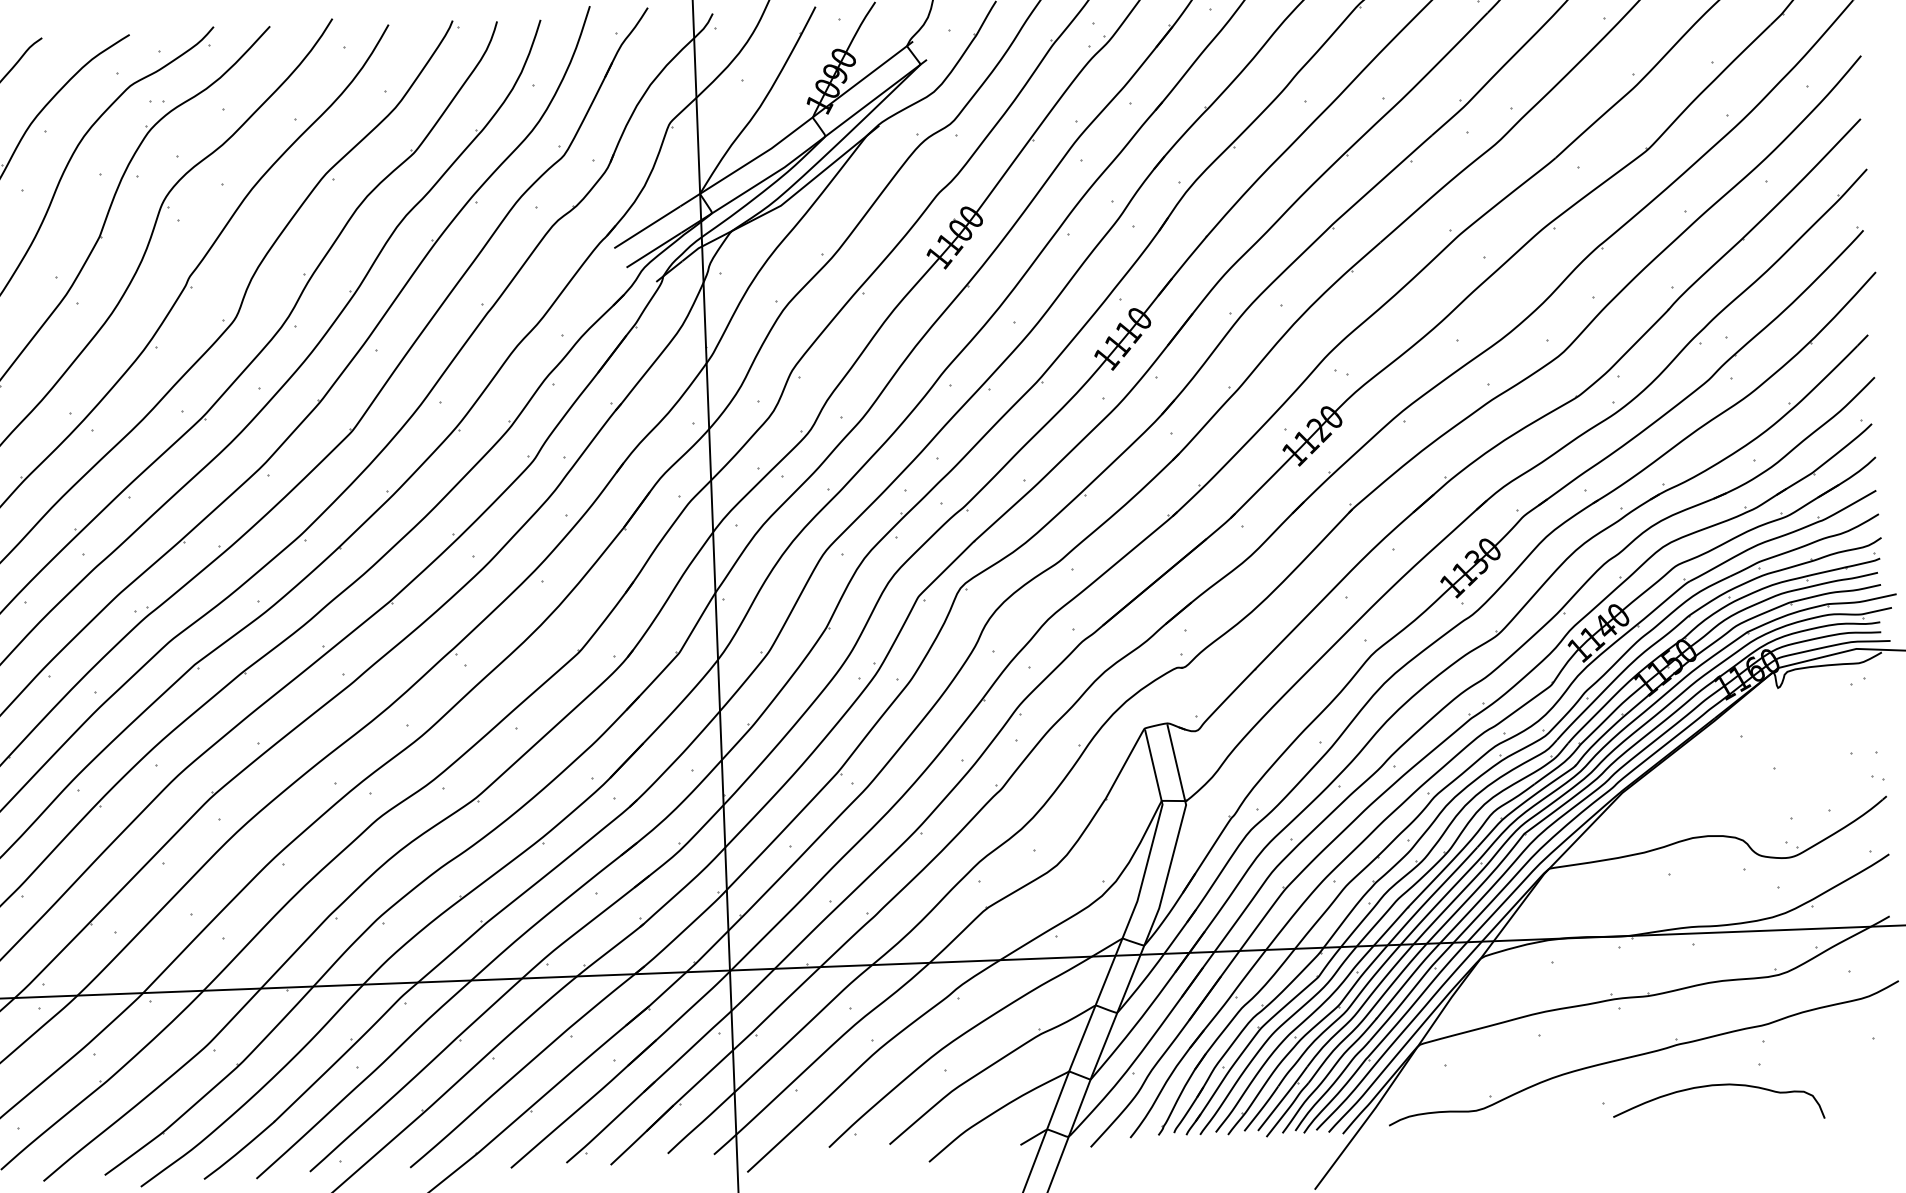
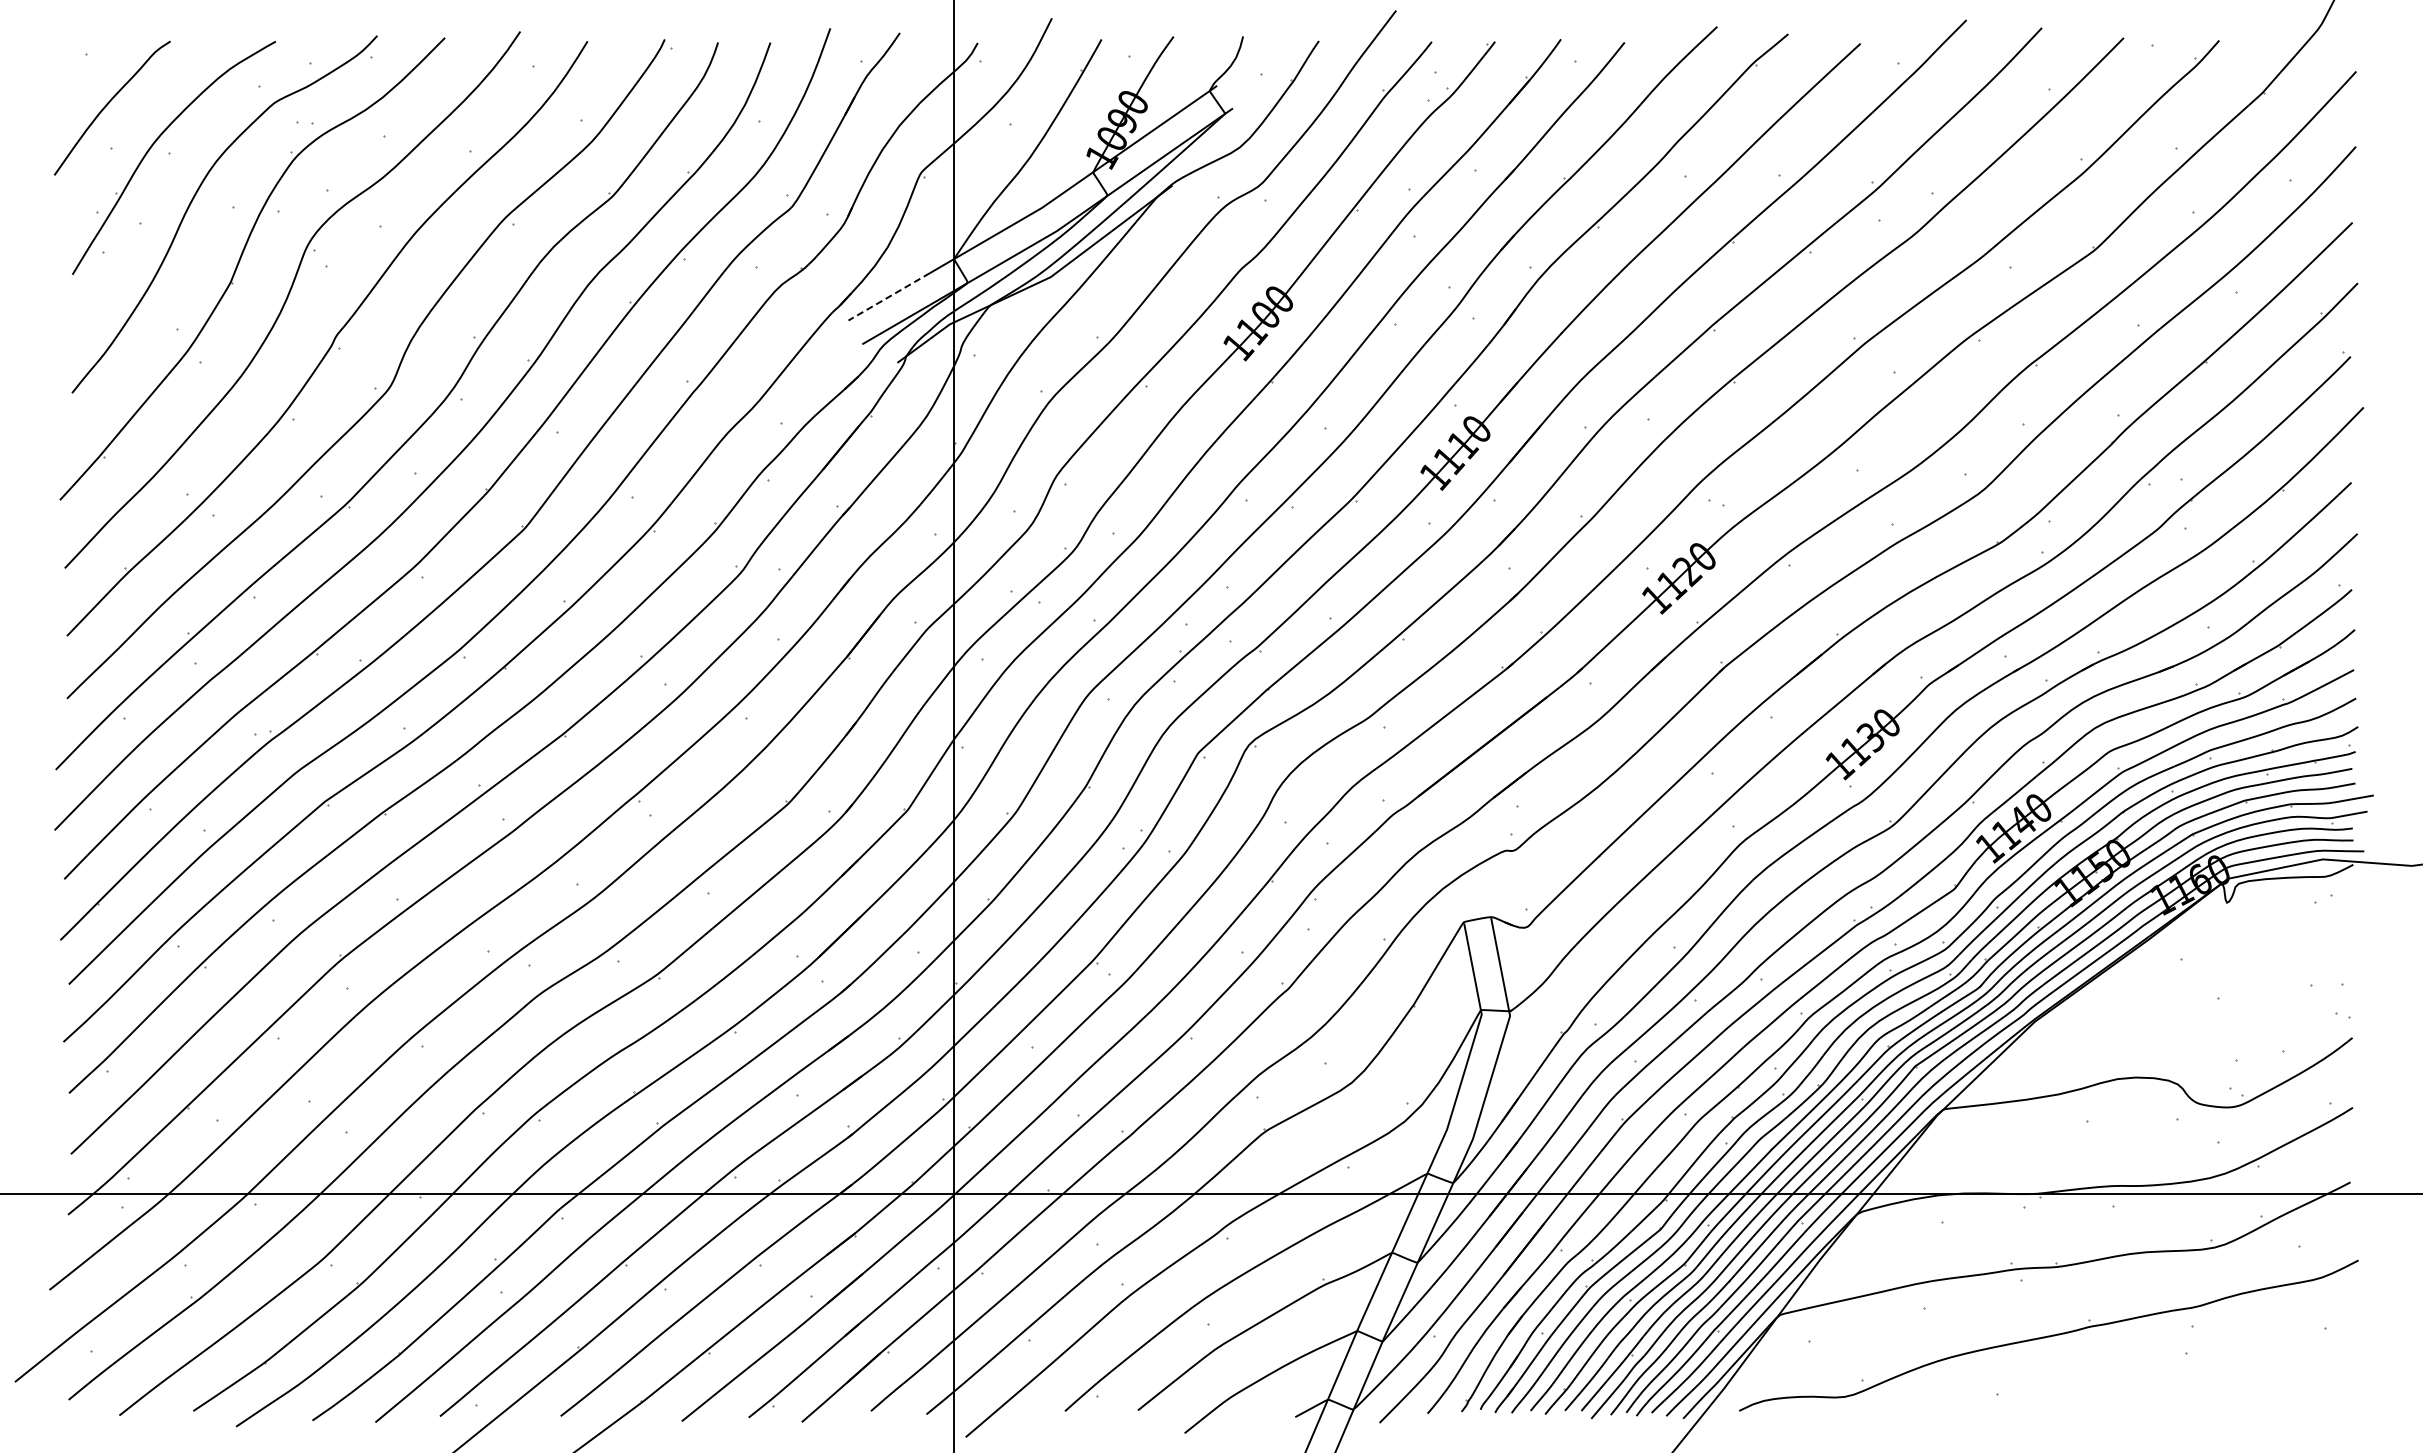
line: (646, 227) -> (888, 297), solid -> dashed
curve: (1716, 1086) -> (2134, 1378), removed

